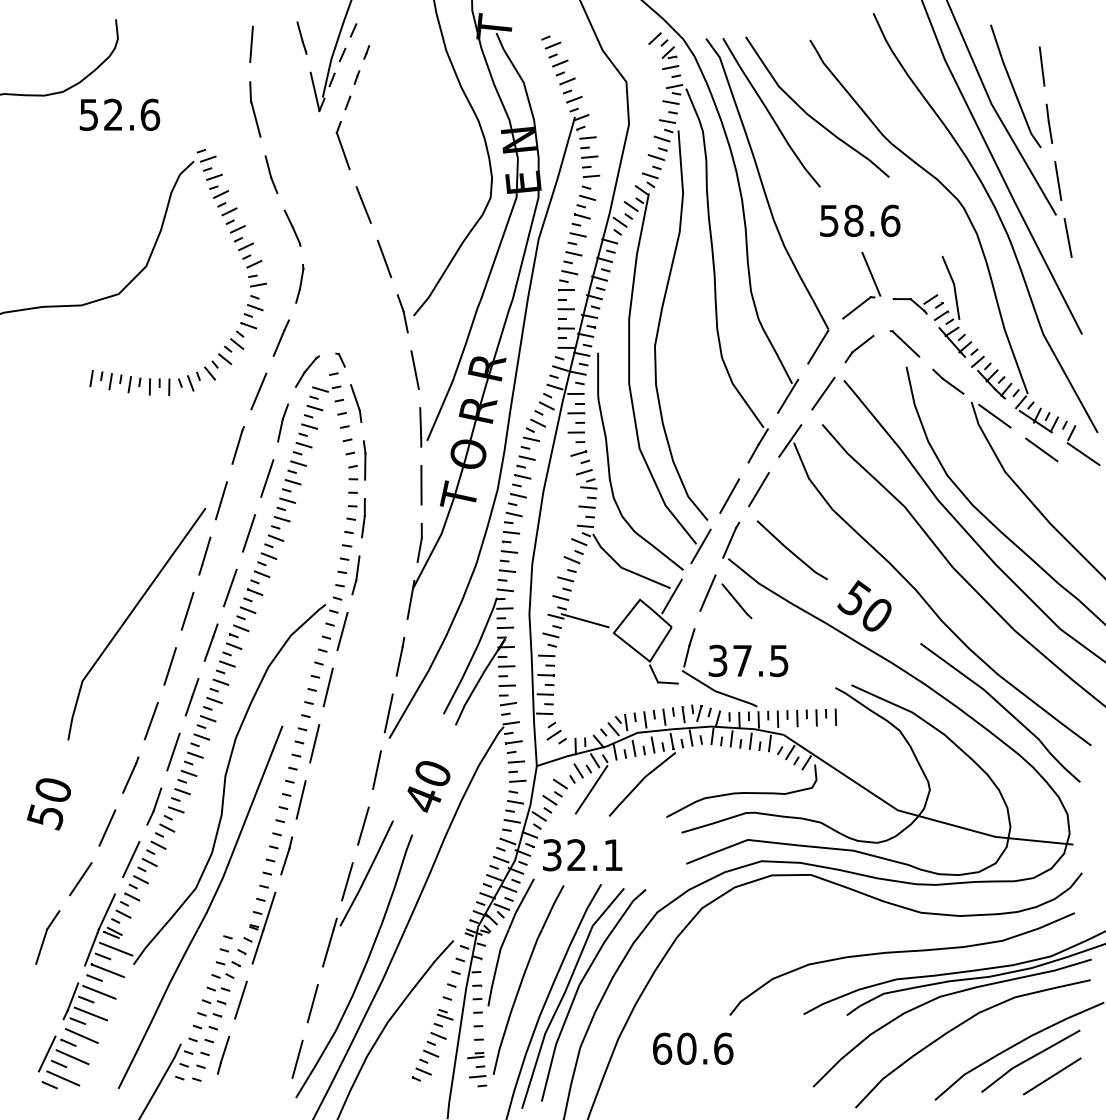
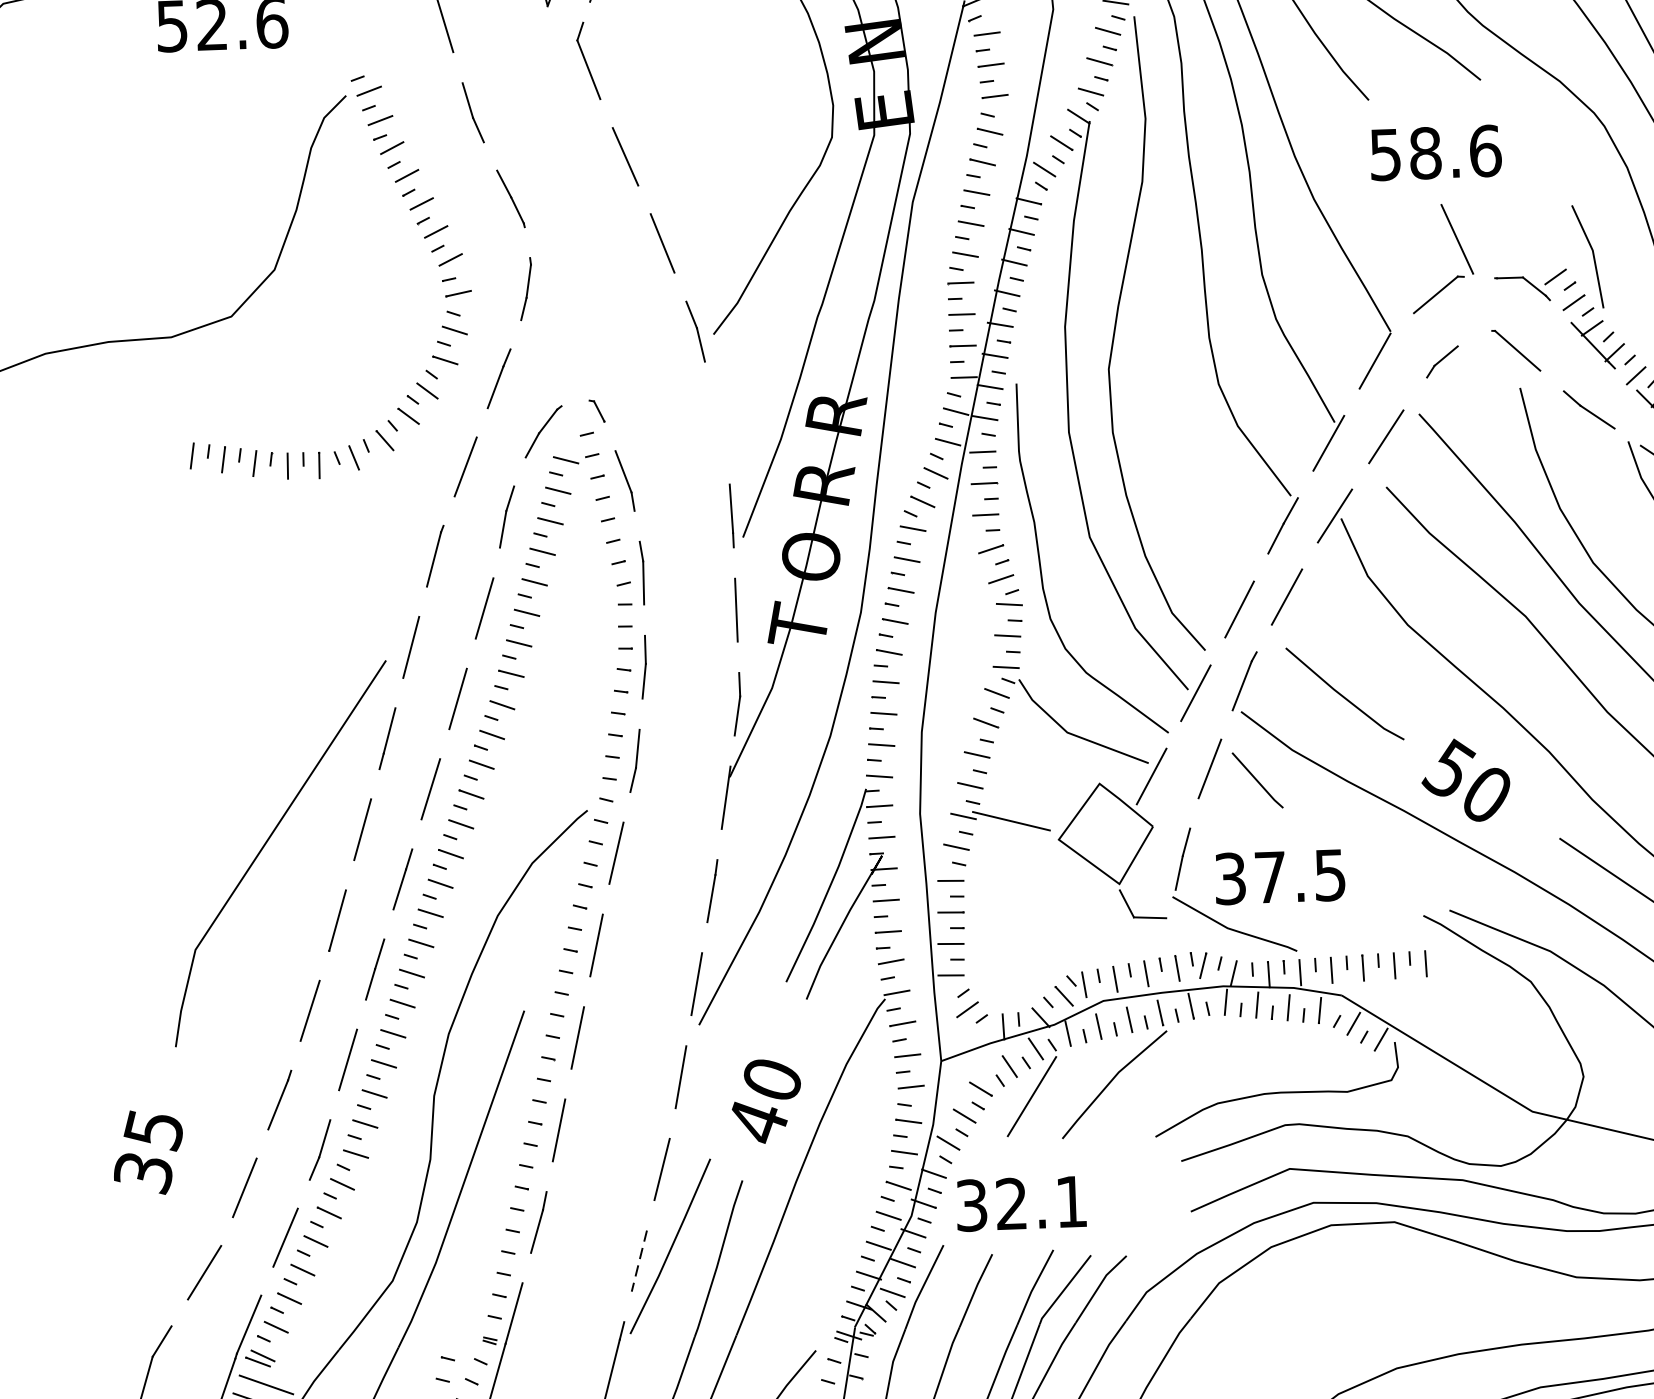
part: (859, 348) -> (1442, 361), size x0.7
line: (414, 370) -> (718, 423), removed
text: (48, 804) -> (147, 1152), 50 -> 35
line: (347, 882) -> (639, 1262), solid -> dashed

